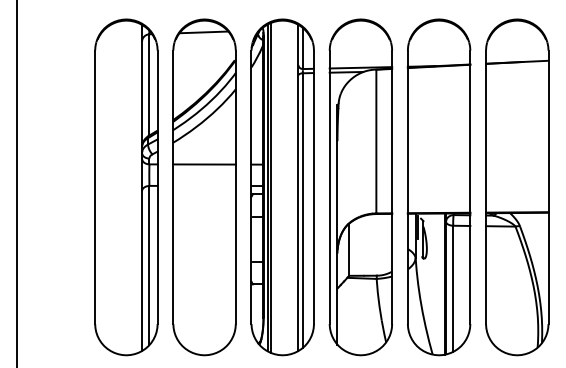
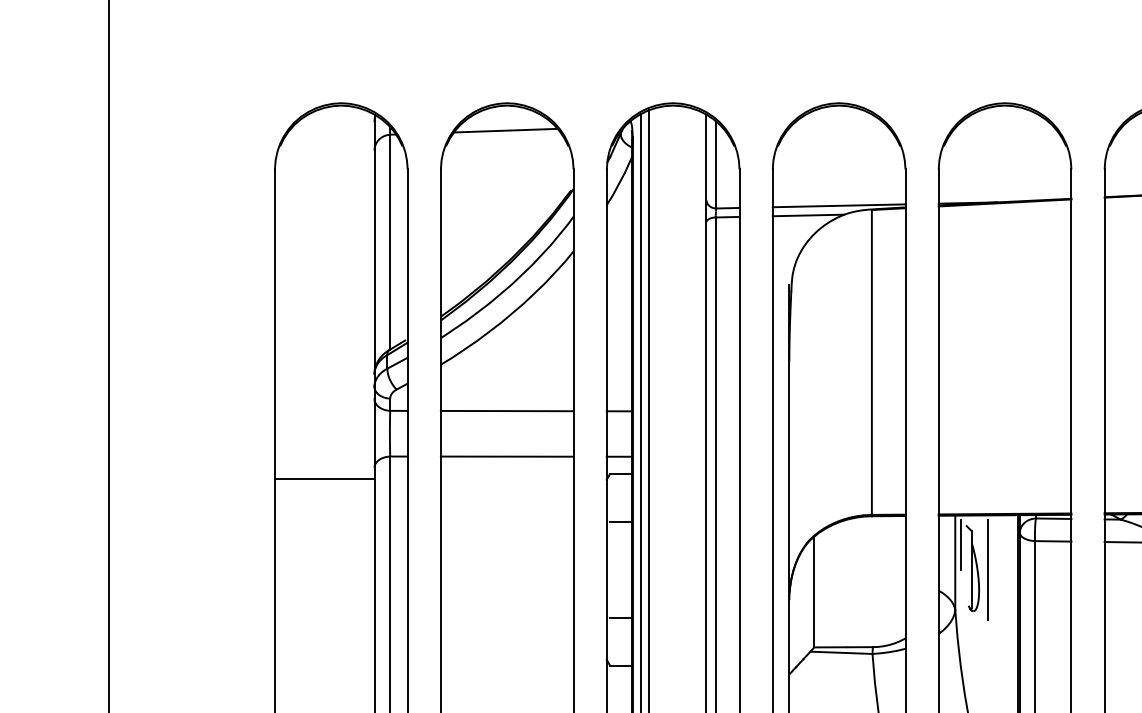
line: (204, 185) -> (507, 455), added
line: (118, 196) -> (324, 479), added
line: (431, 238) -> (988, 568), added

